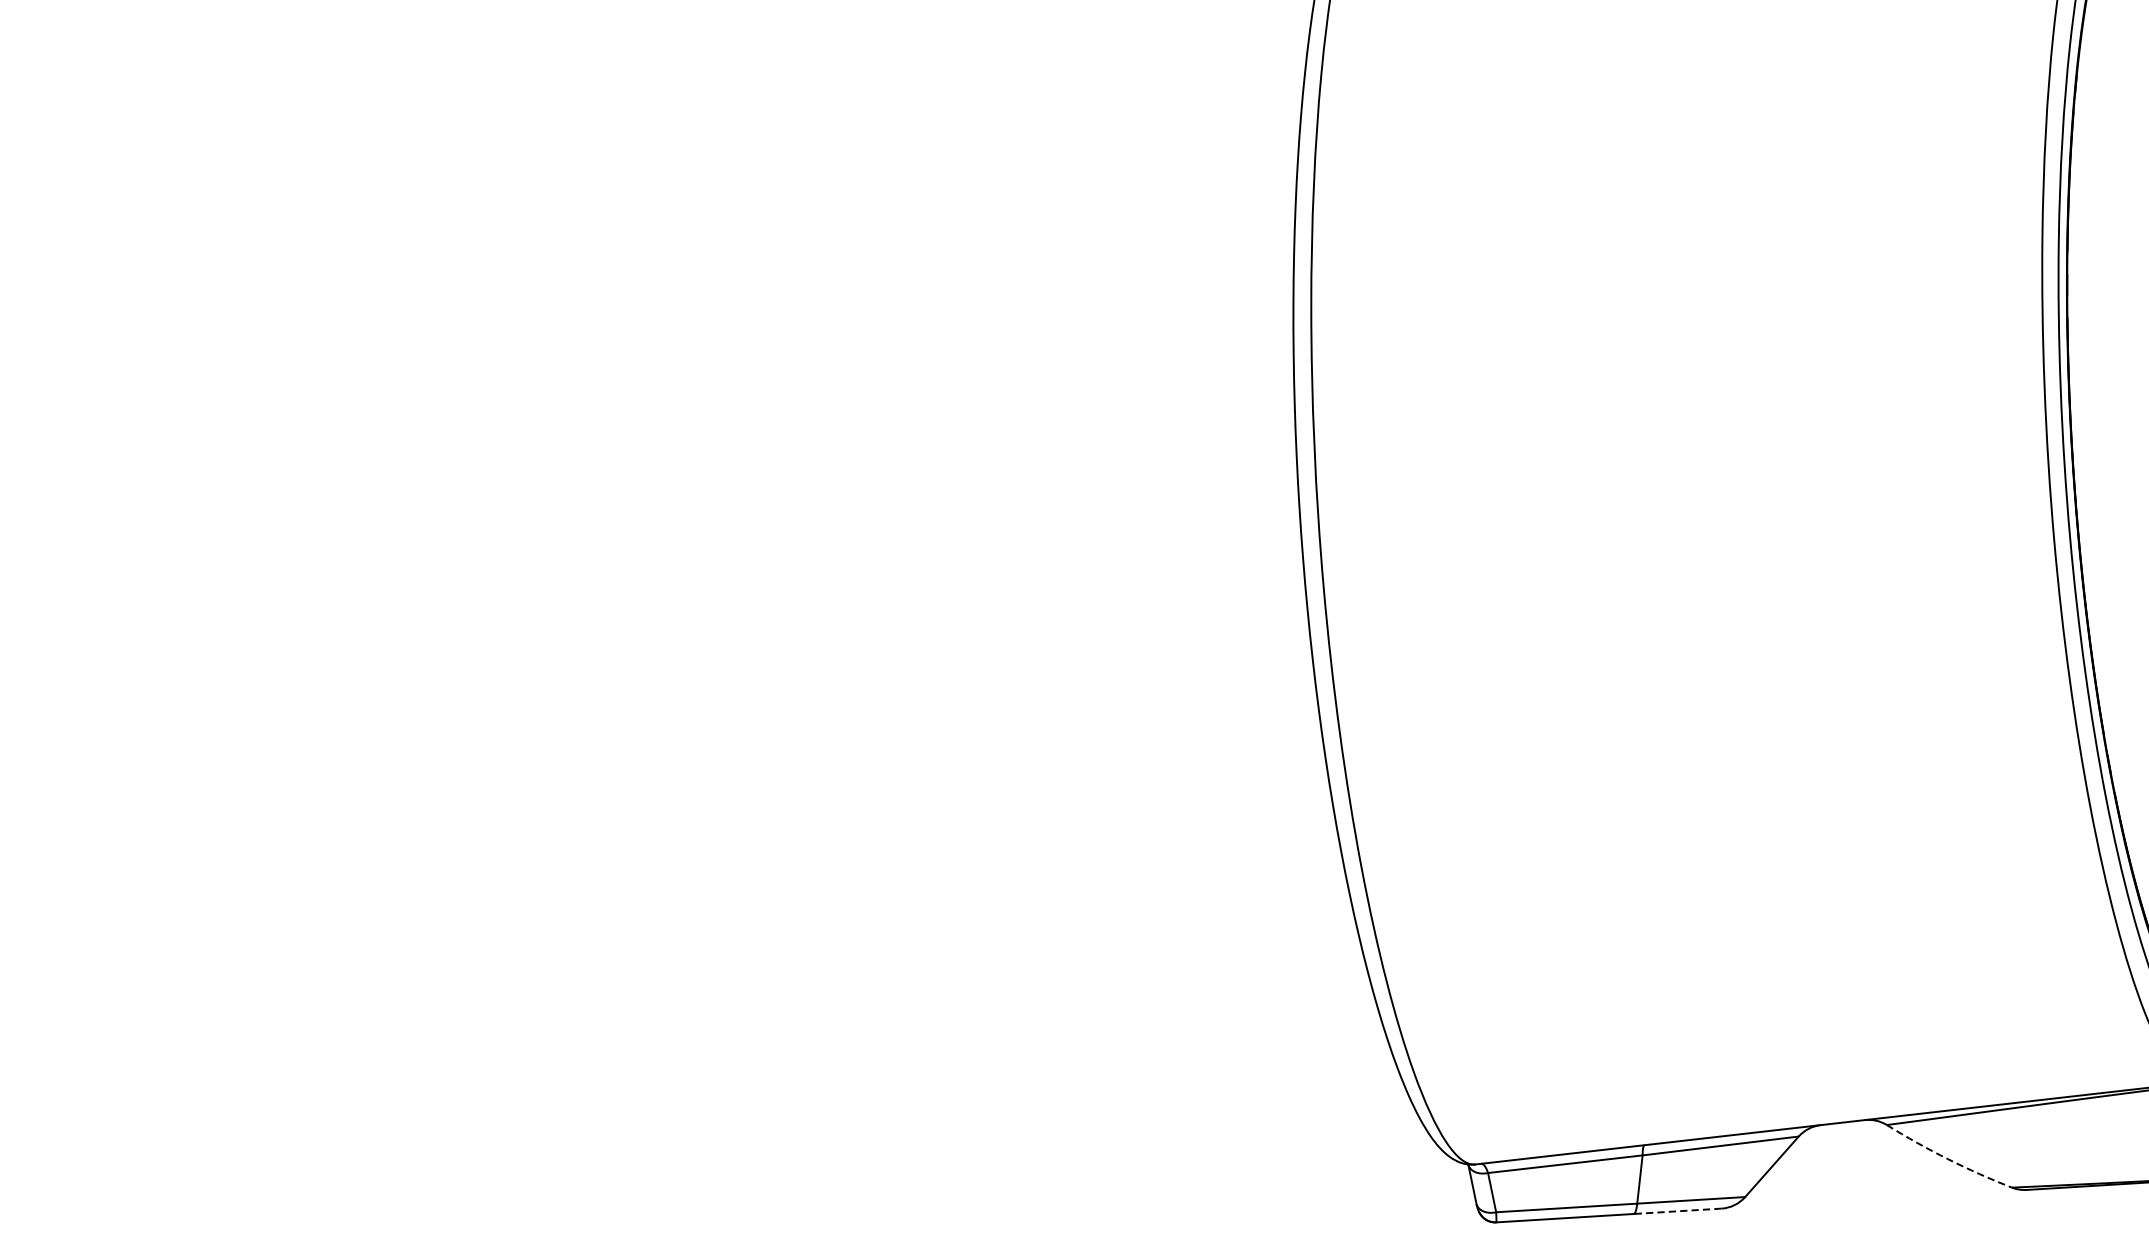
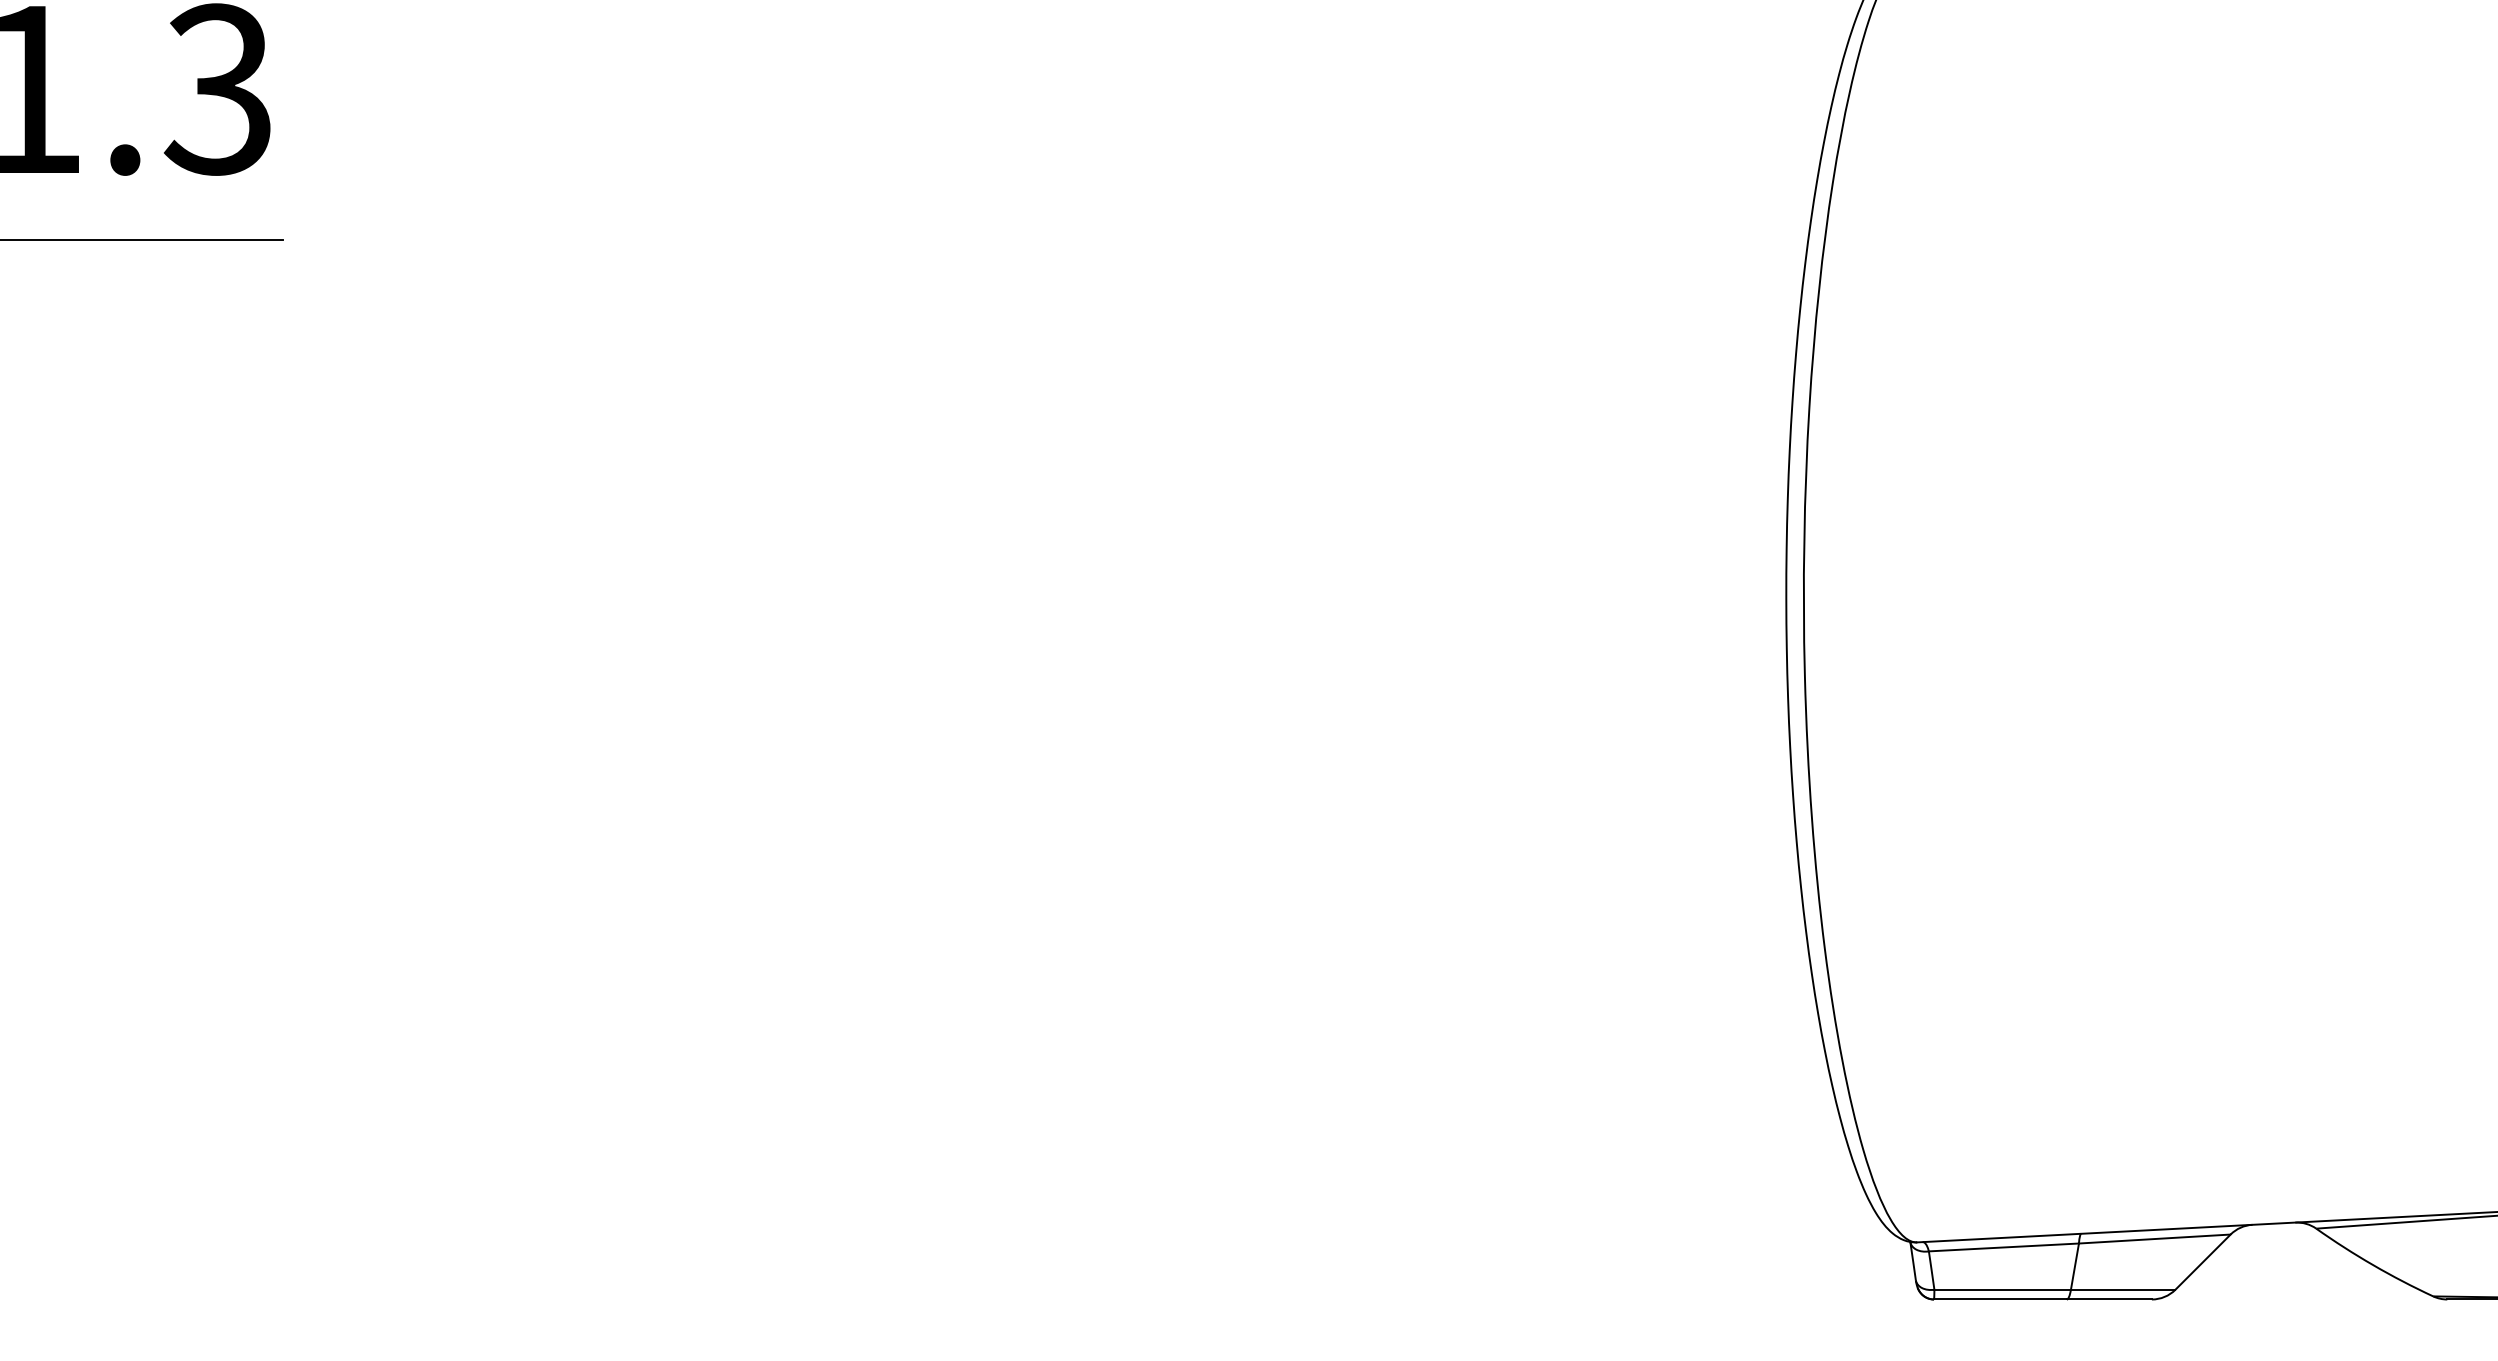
arc: (1948, 1159) -> (2373, 1265), dashed -> solid
line: (1677, 1211) -> (2109, 1299), dashed -> solid

